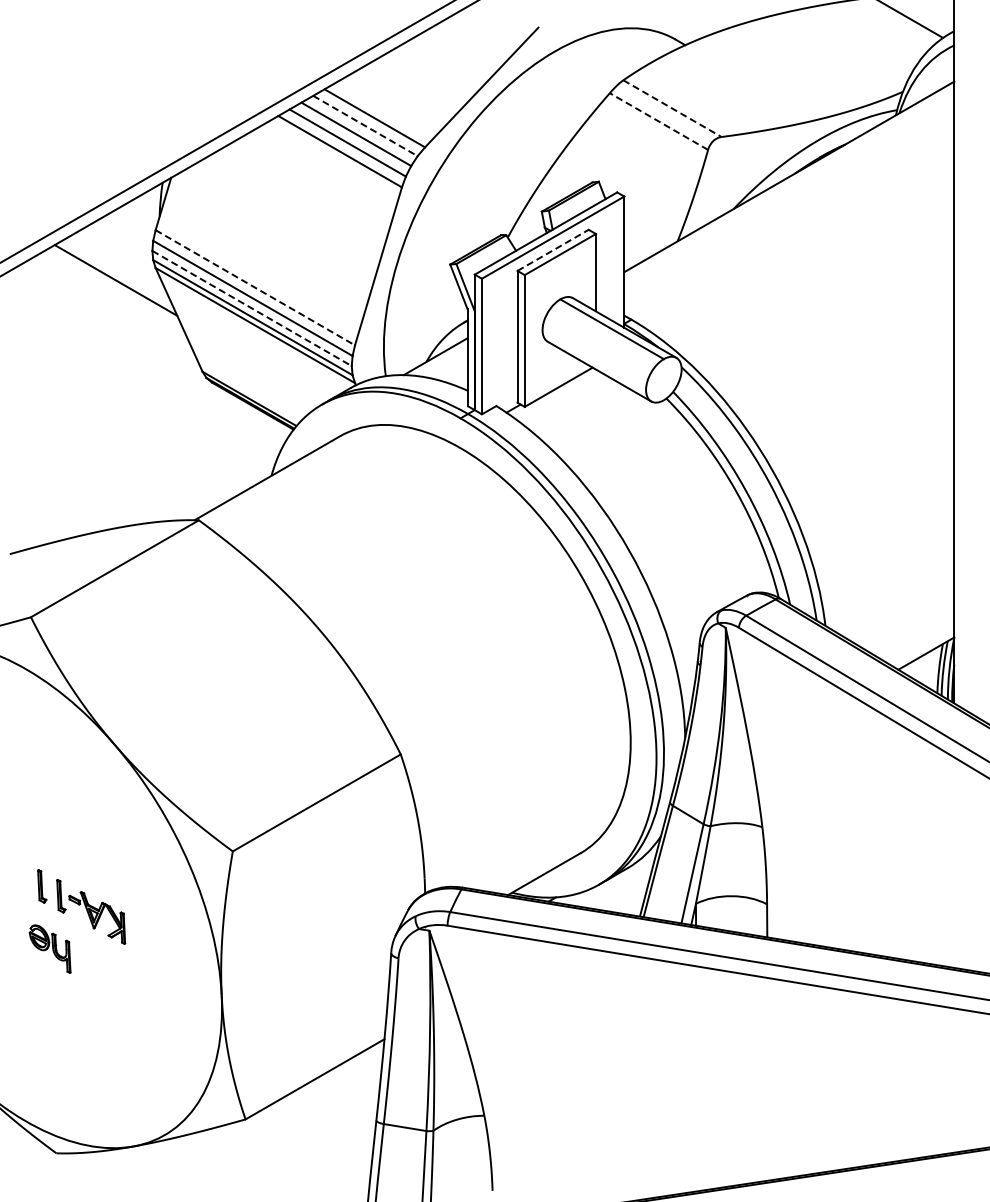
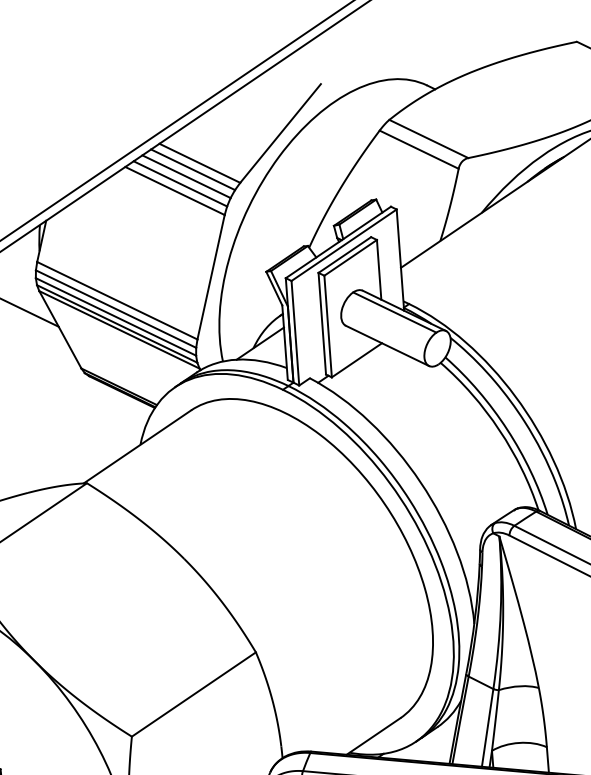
line: (672, 108) -> (428, 138), dashed -> solid
line: (658, 121) -> (418, 149), dashed -> solid
line: (365, 126) -> (193, 170), dashed -> solid
line: (553, 250) -> (345, 255), dashed -> solid
line: (255, 288) -> (117, 301), dashed -> solid
line: (252, 308) -> (116, 316), dashed -> solid

